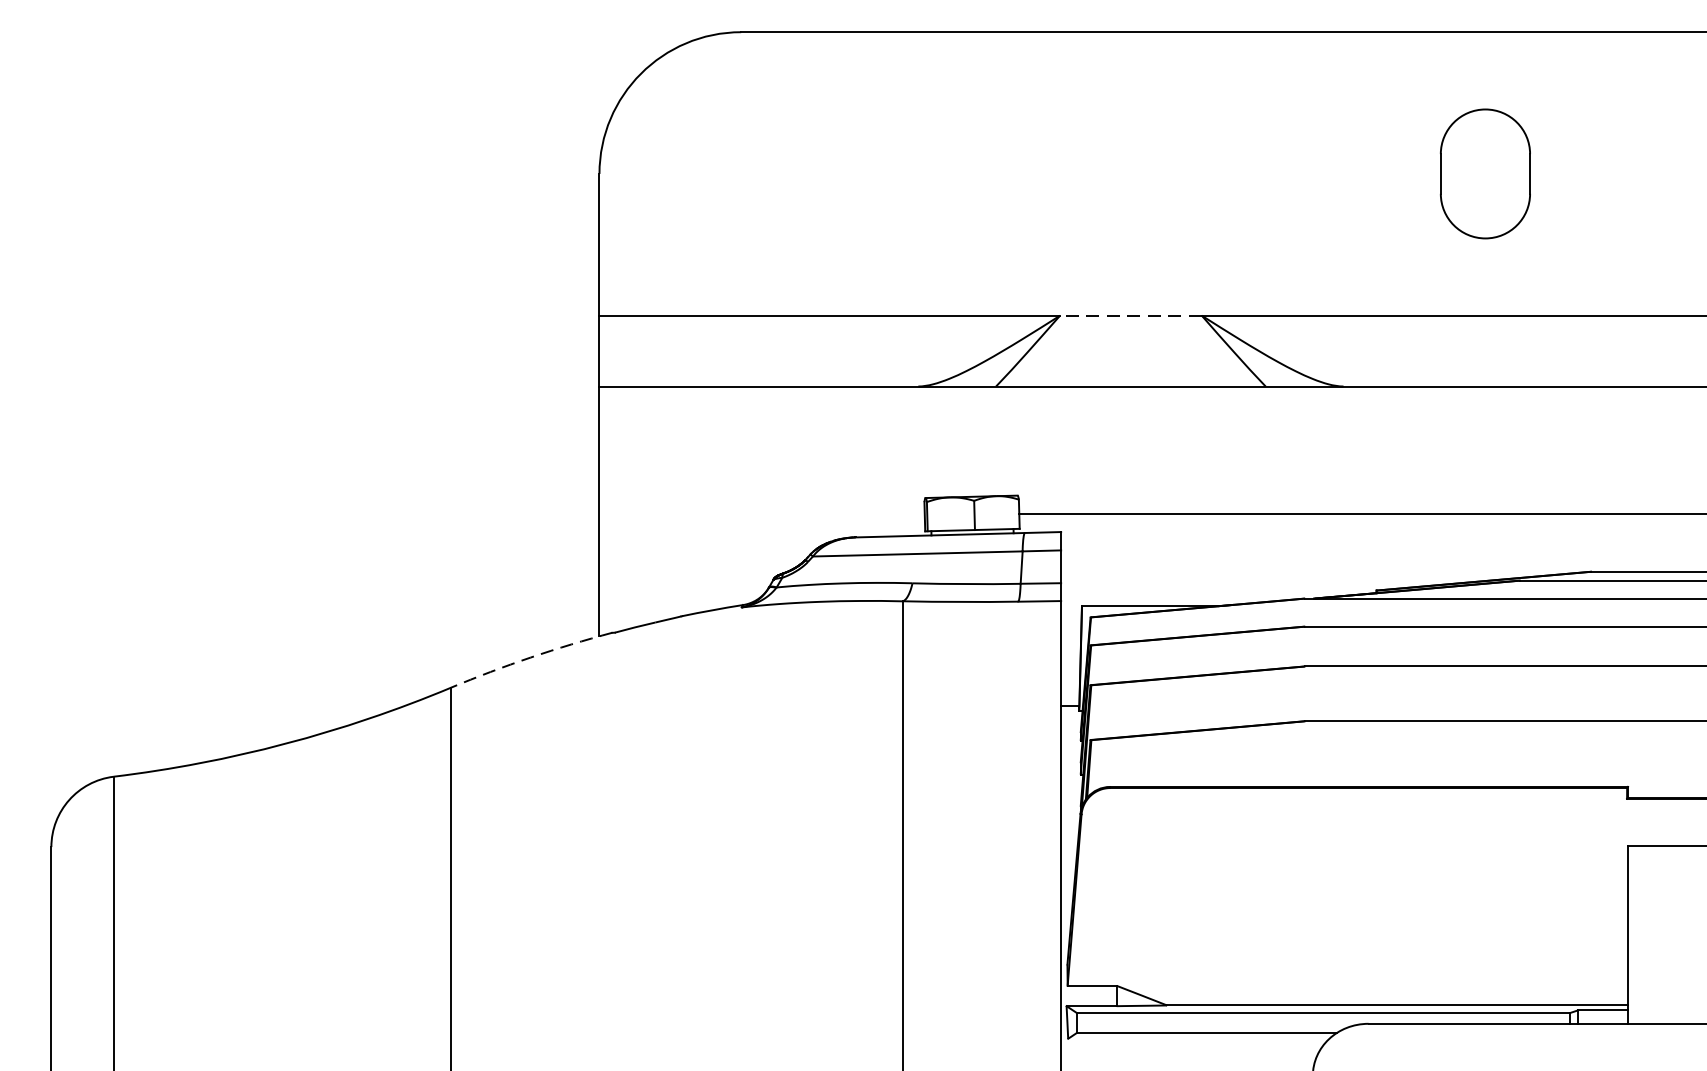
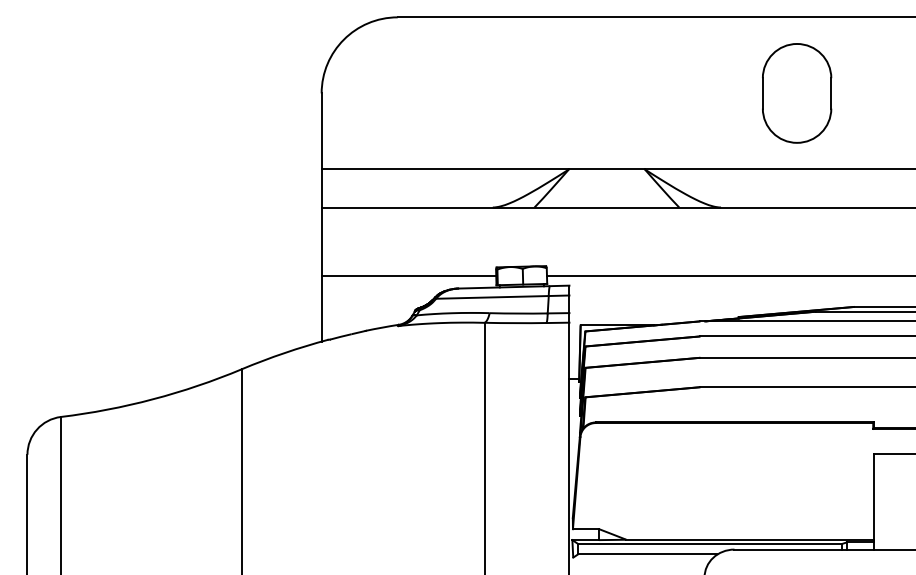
part: (1486, 174) -> (797, 93), size x1.43
line: (1130, 315) -> (606, 169), dashed -> solid
line: (761, 513) -> (408, 275), added
arc: (530, 658) -> (284, 353), dashed -> solid

